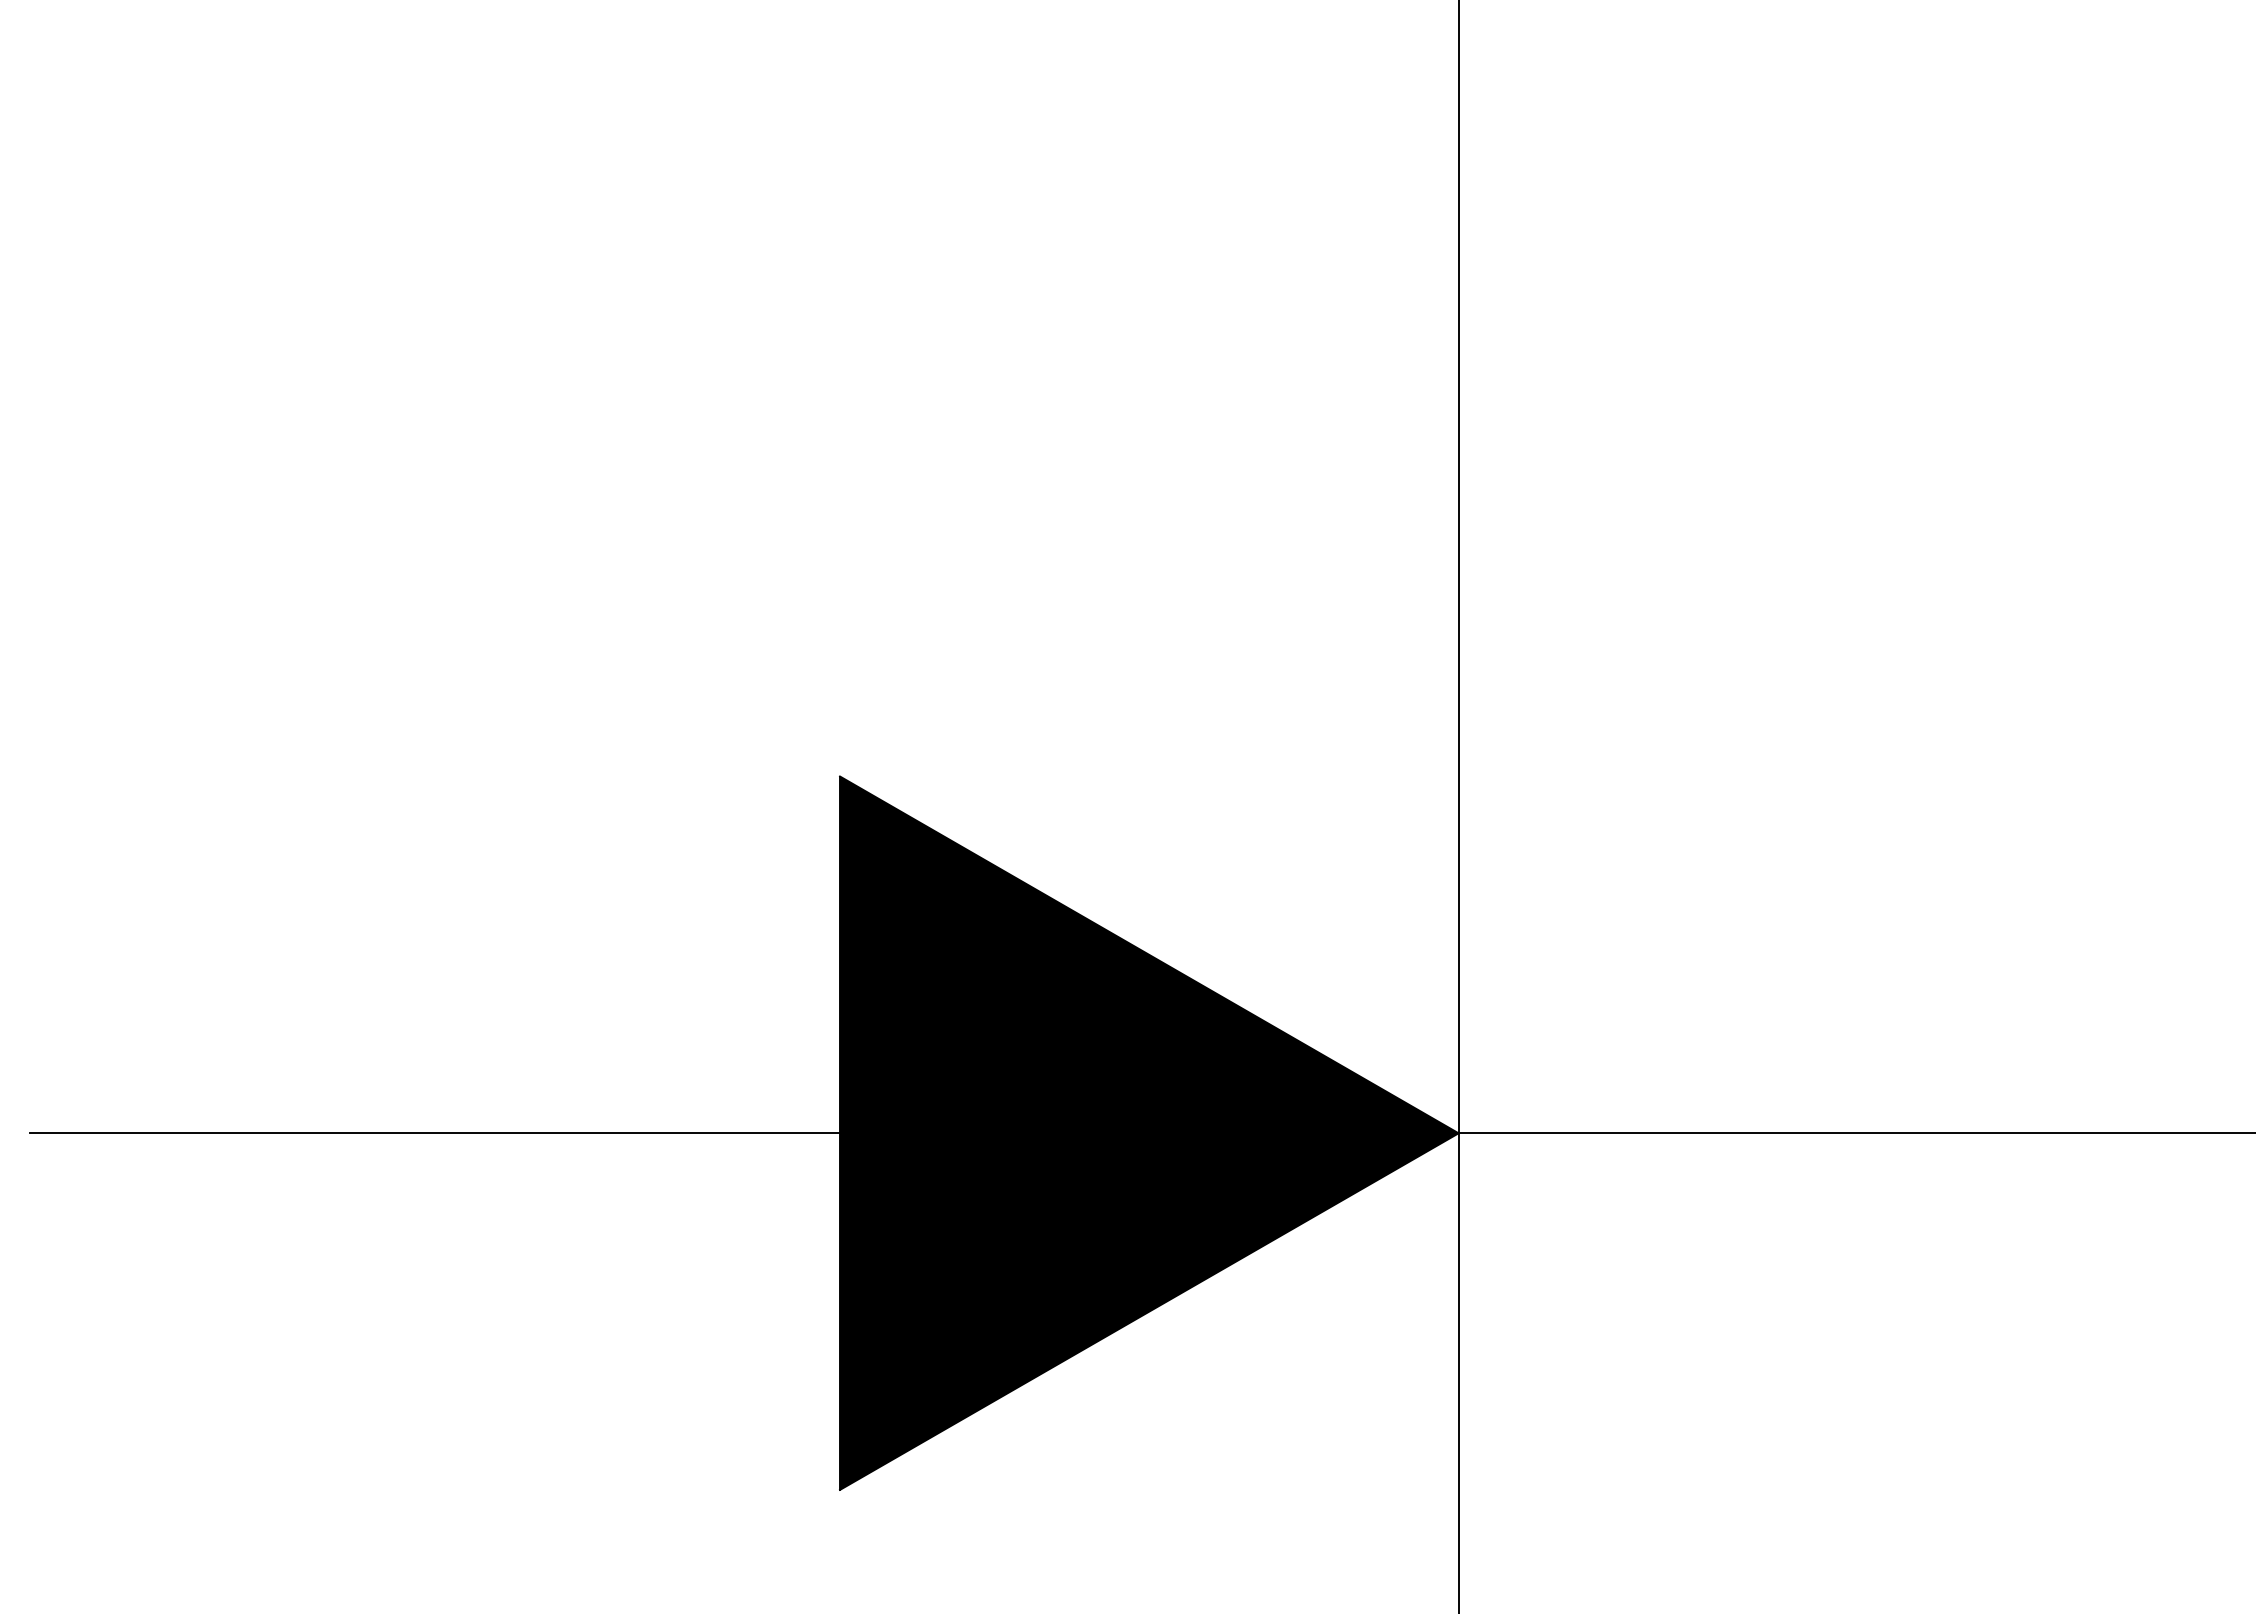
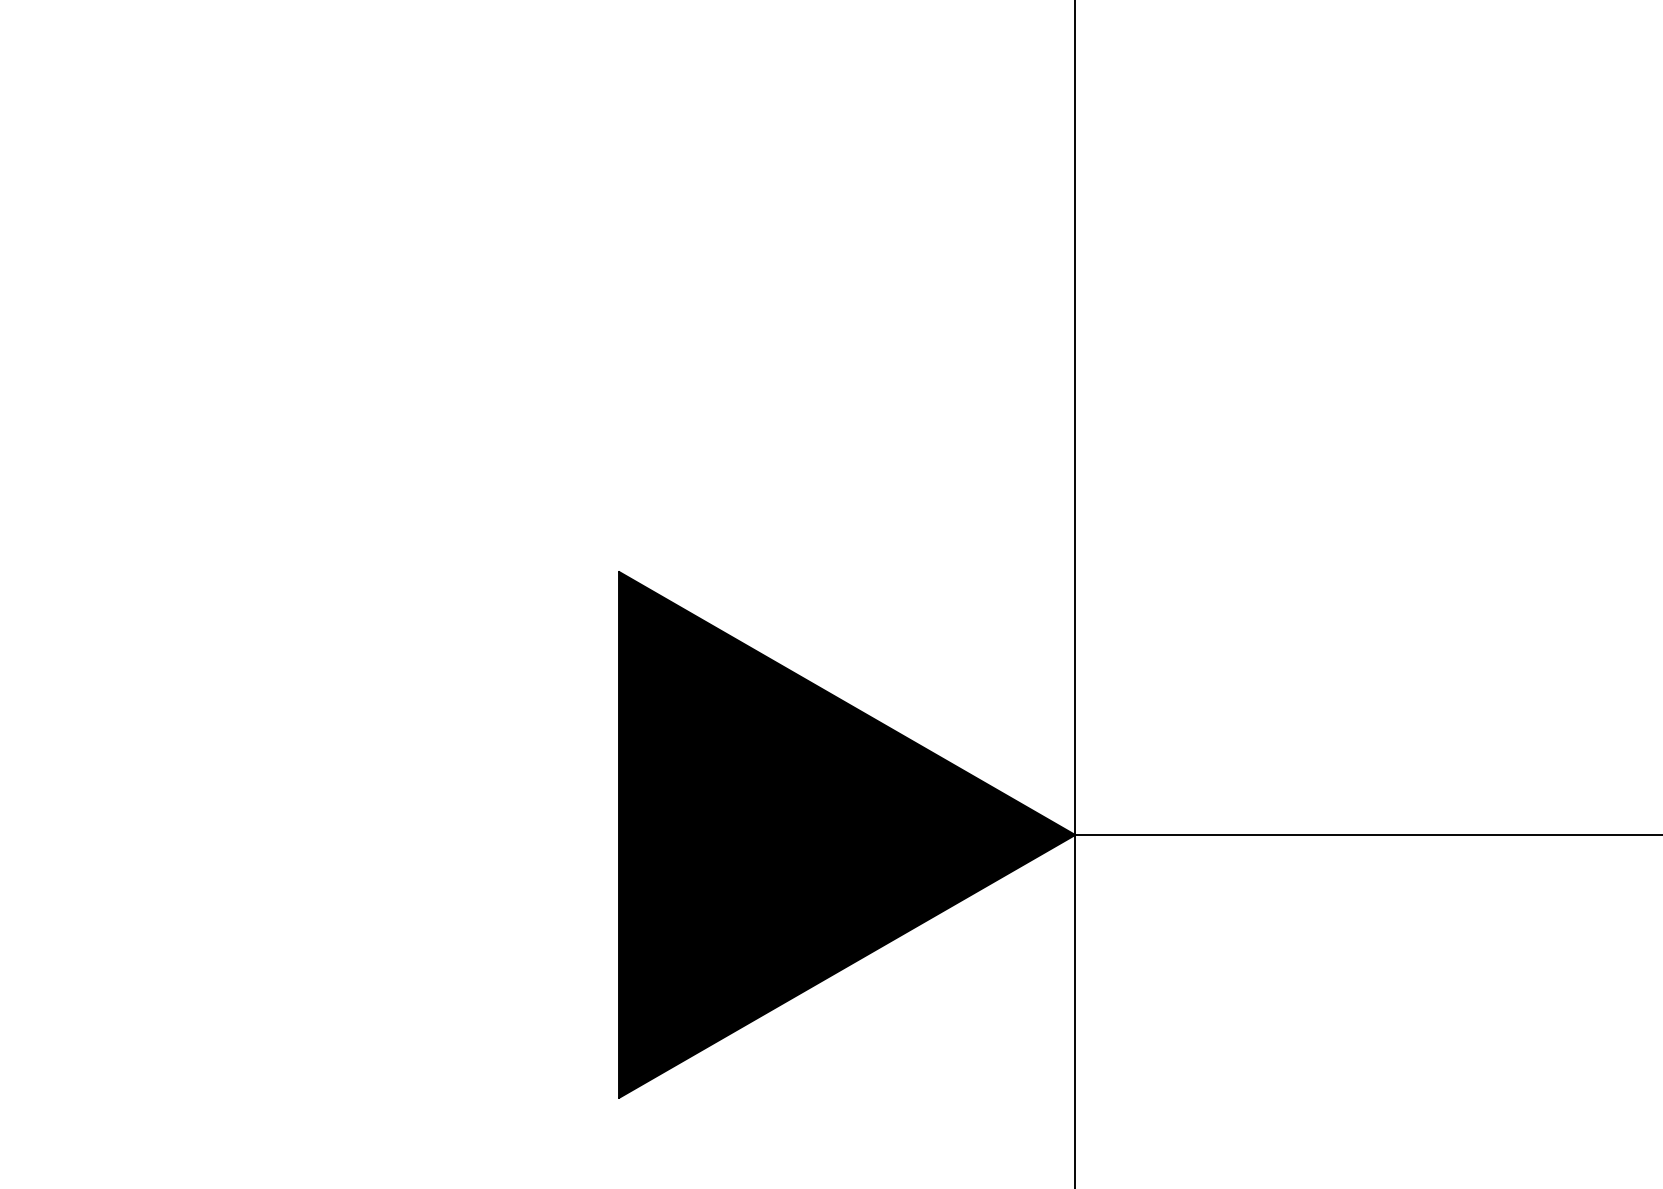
line: (434, 1133) -> (320, 835), removed

